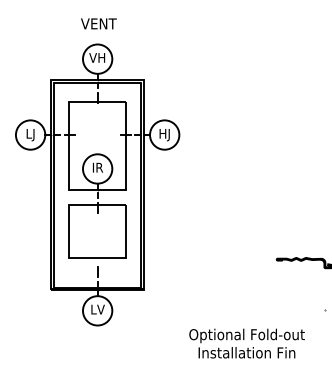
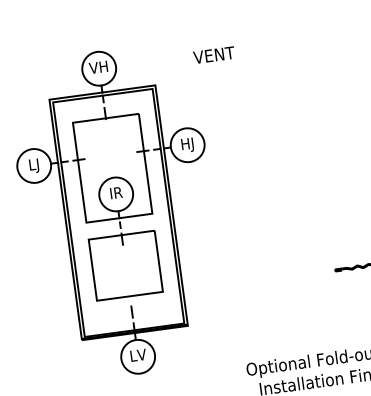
text: (98, 23) -> (213, 54), moved

